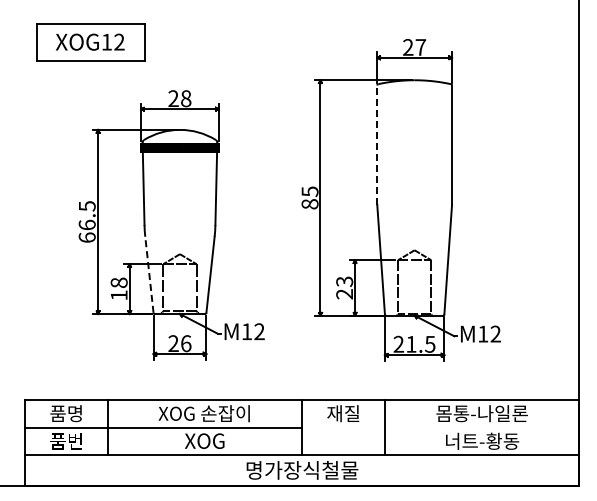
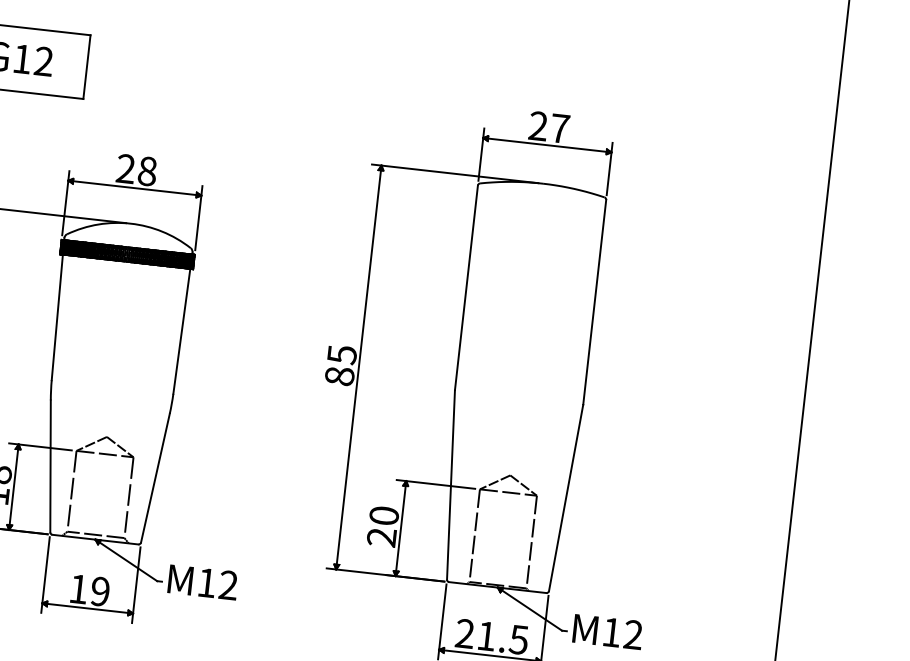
line: (377, 145) -> (466, 288), dashed -> solid
line: (149, 274) -> (50, 465), dashed -> solid
text: (344, 281) -> (383, 515), 23 -> 20
text: (179, 343) -> (88, 590), 26 -> 19

